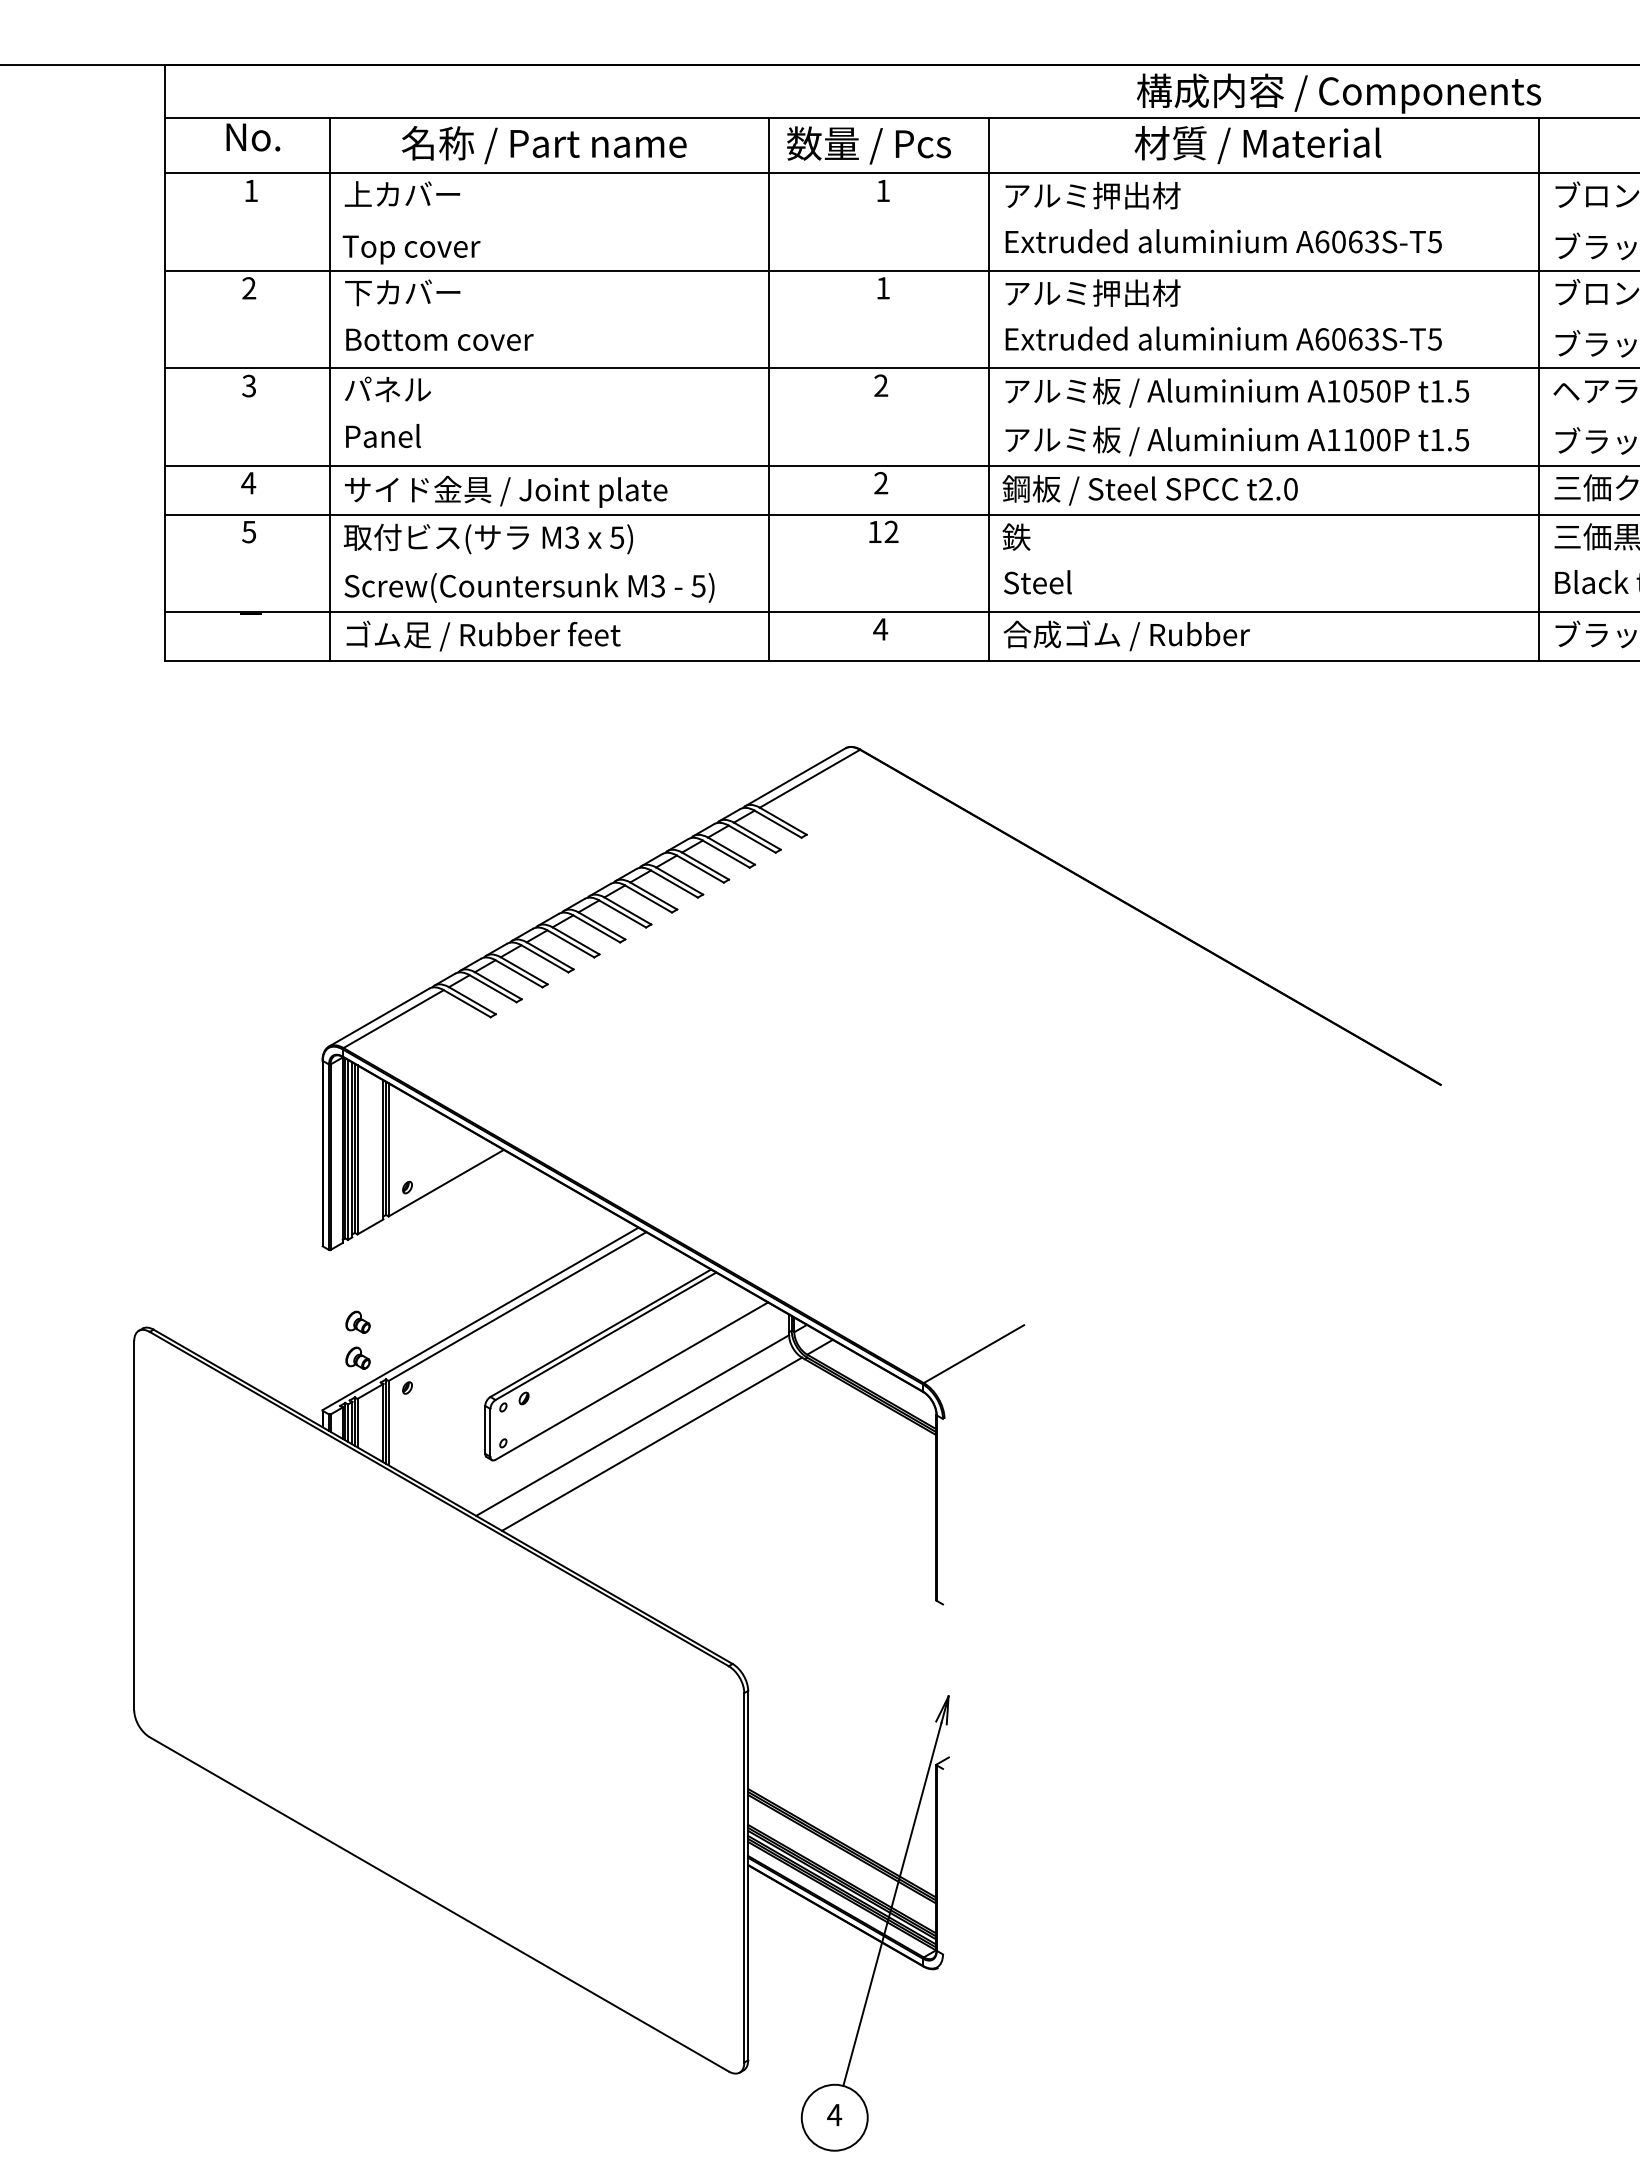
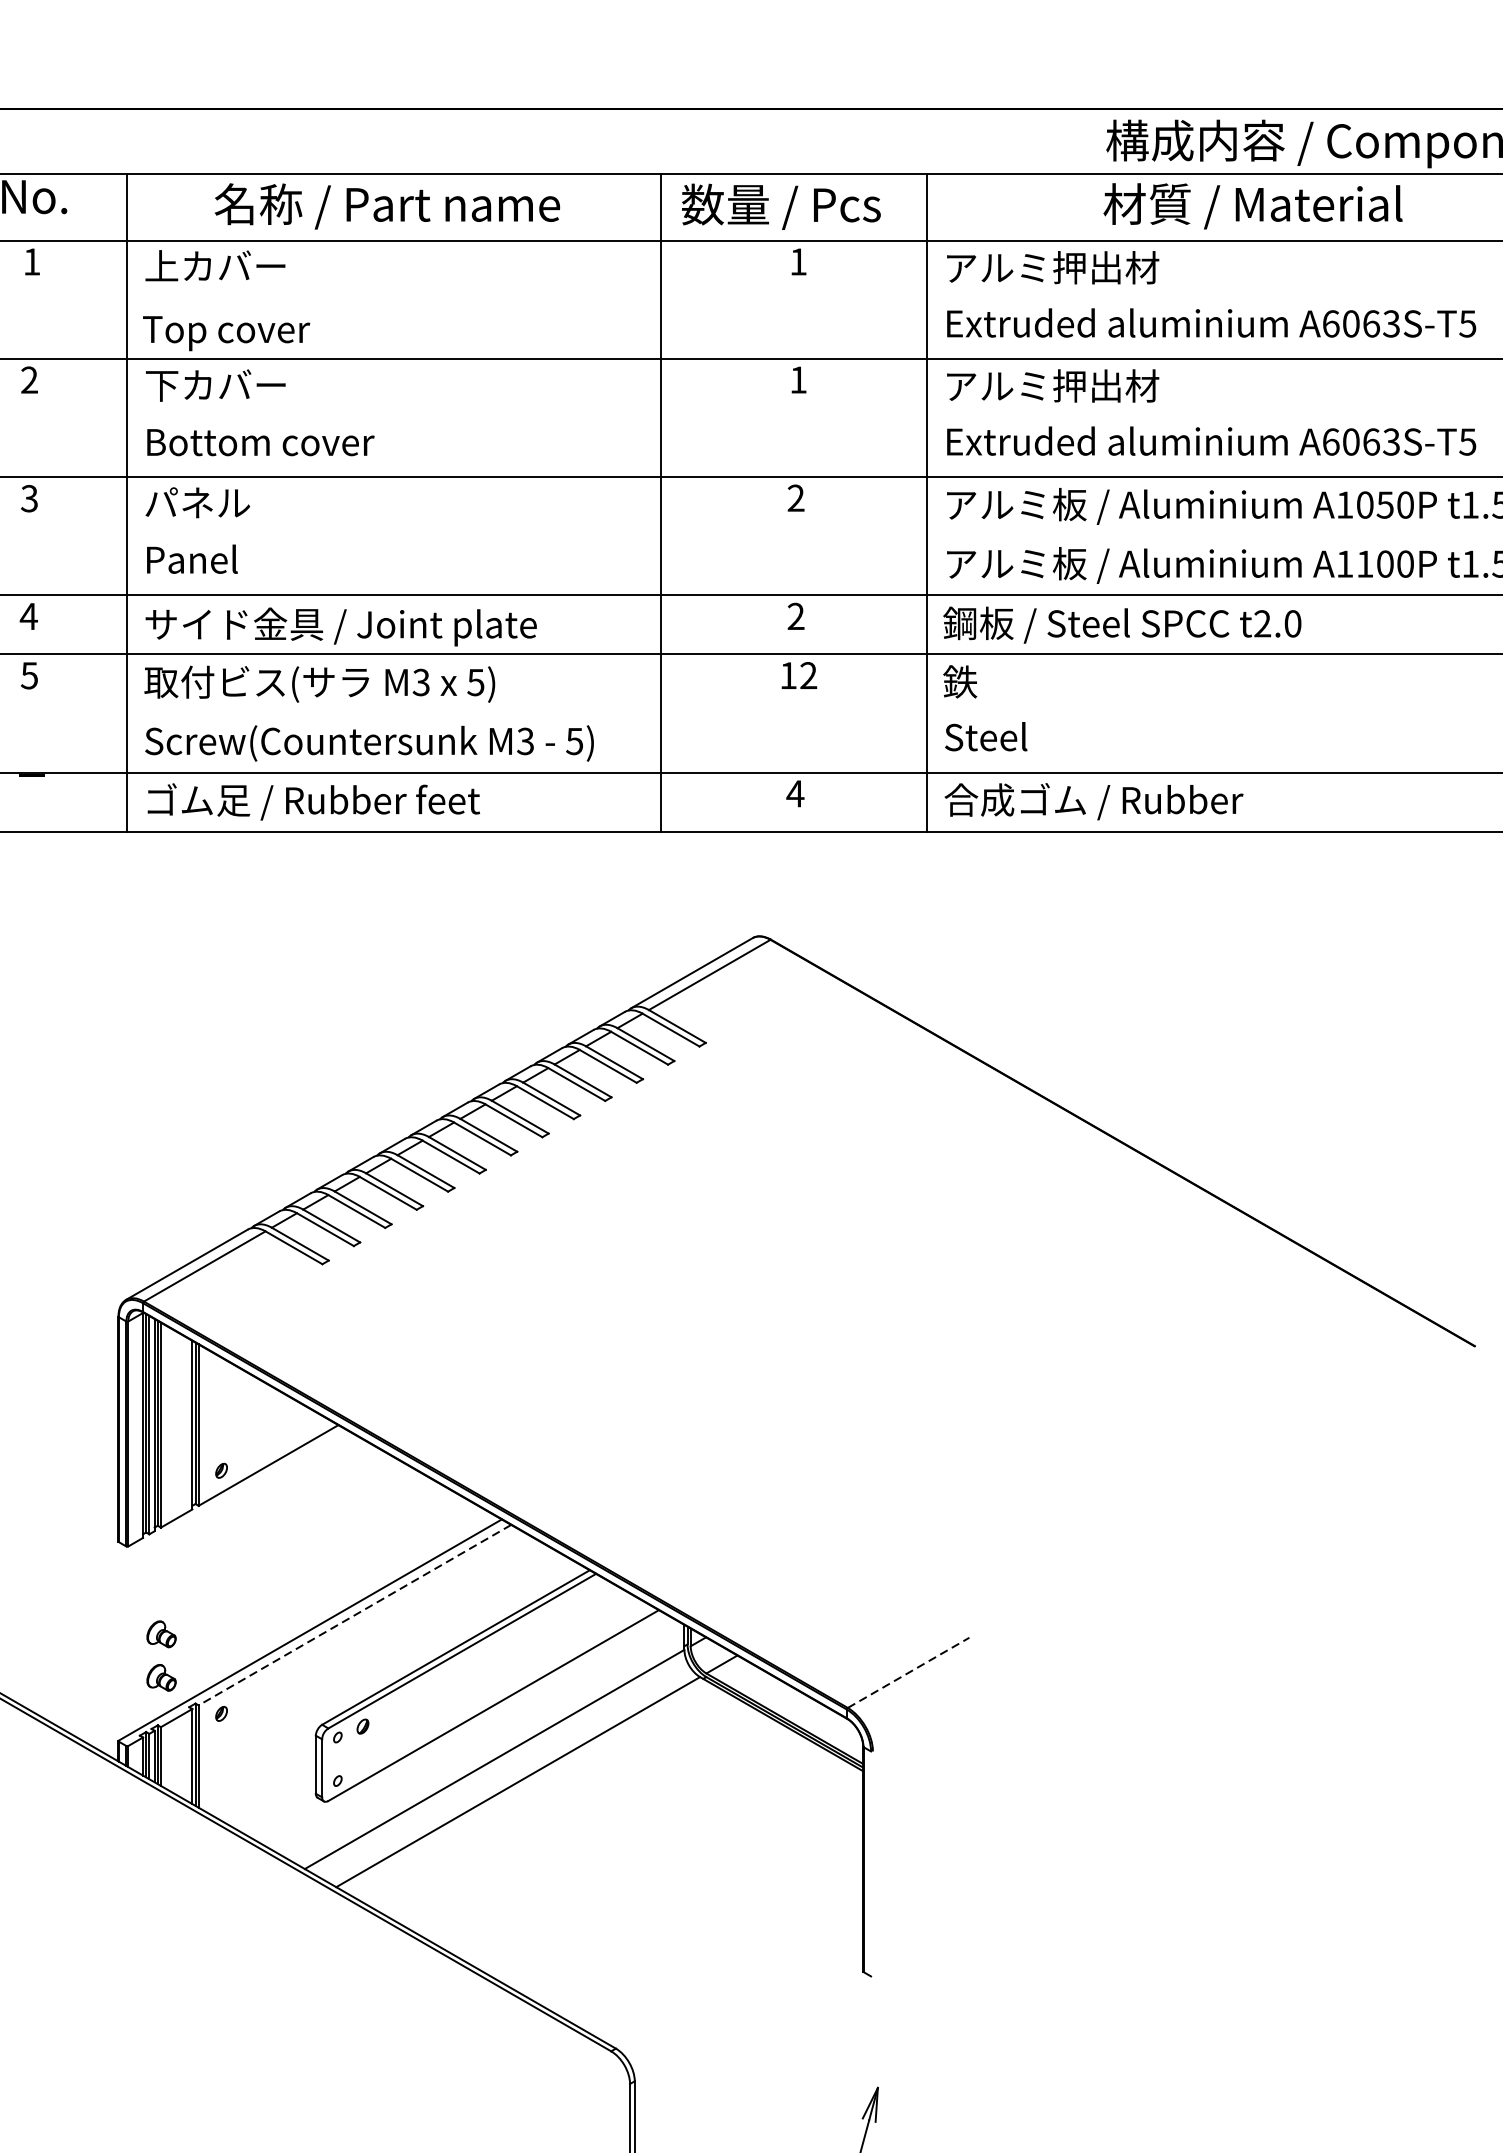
line: (517, 1306) -> (354, 1615), solid -> dashed
line: (973, 1354) -> (908, 1673), solid -> dashed

